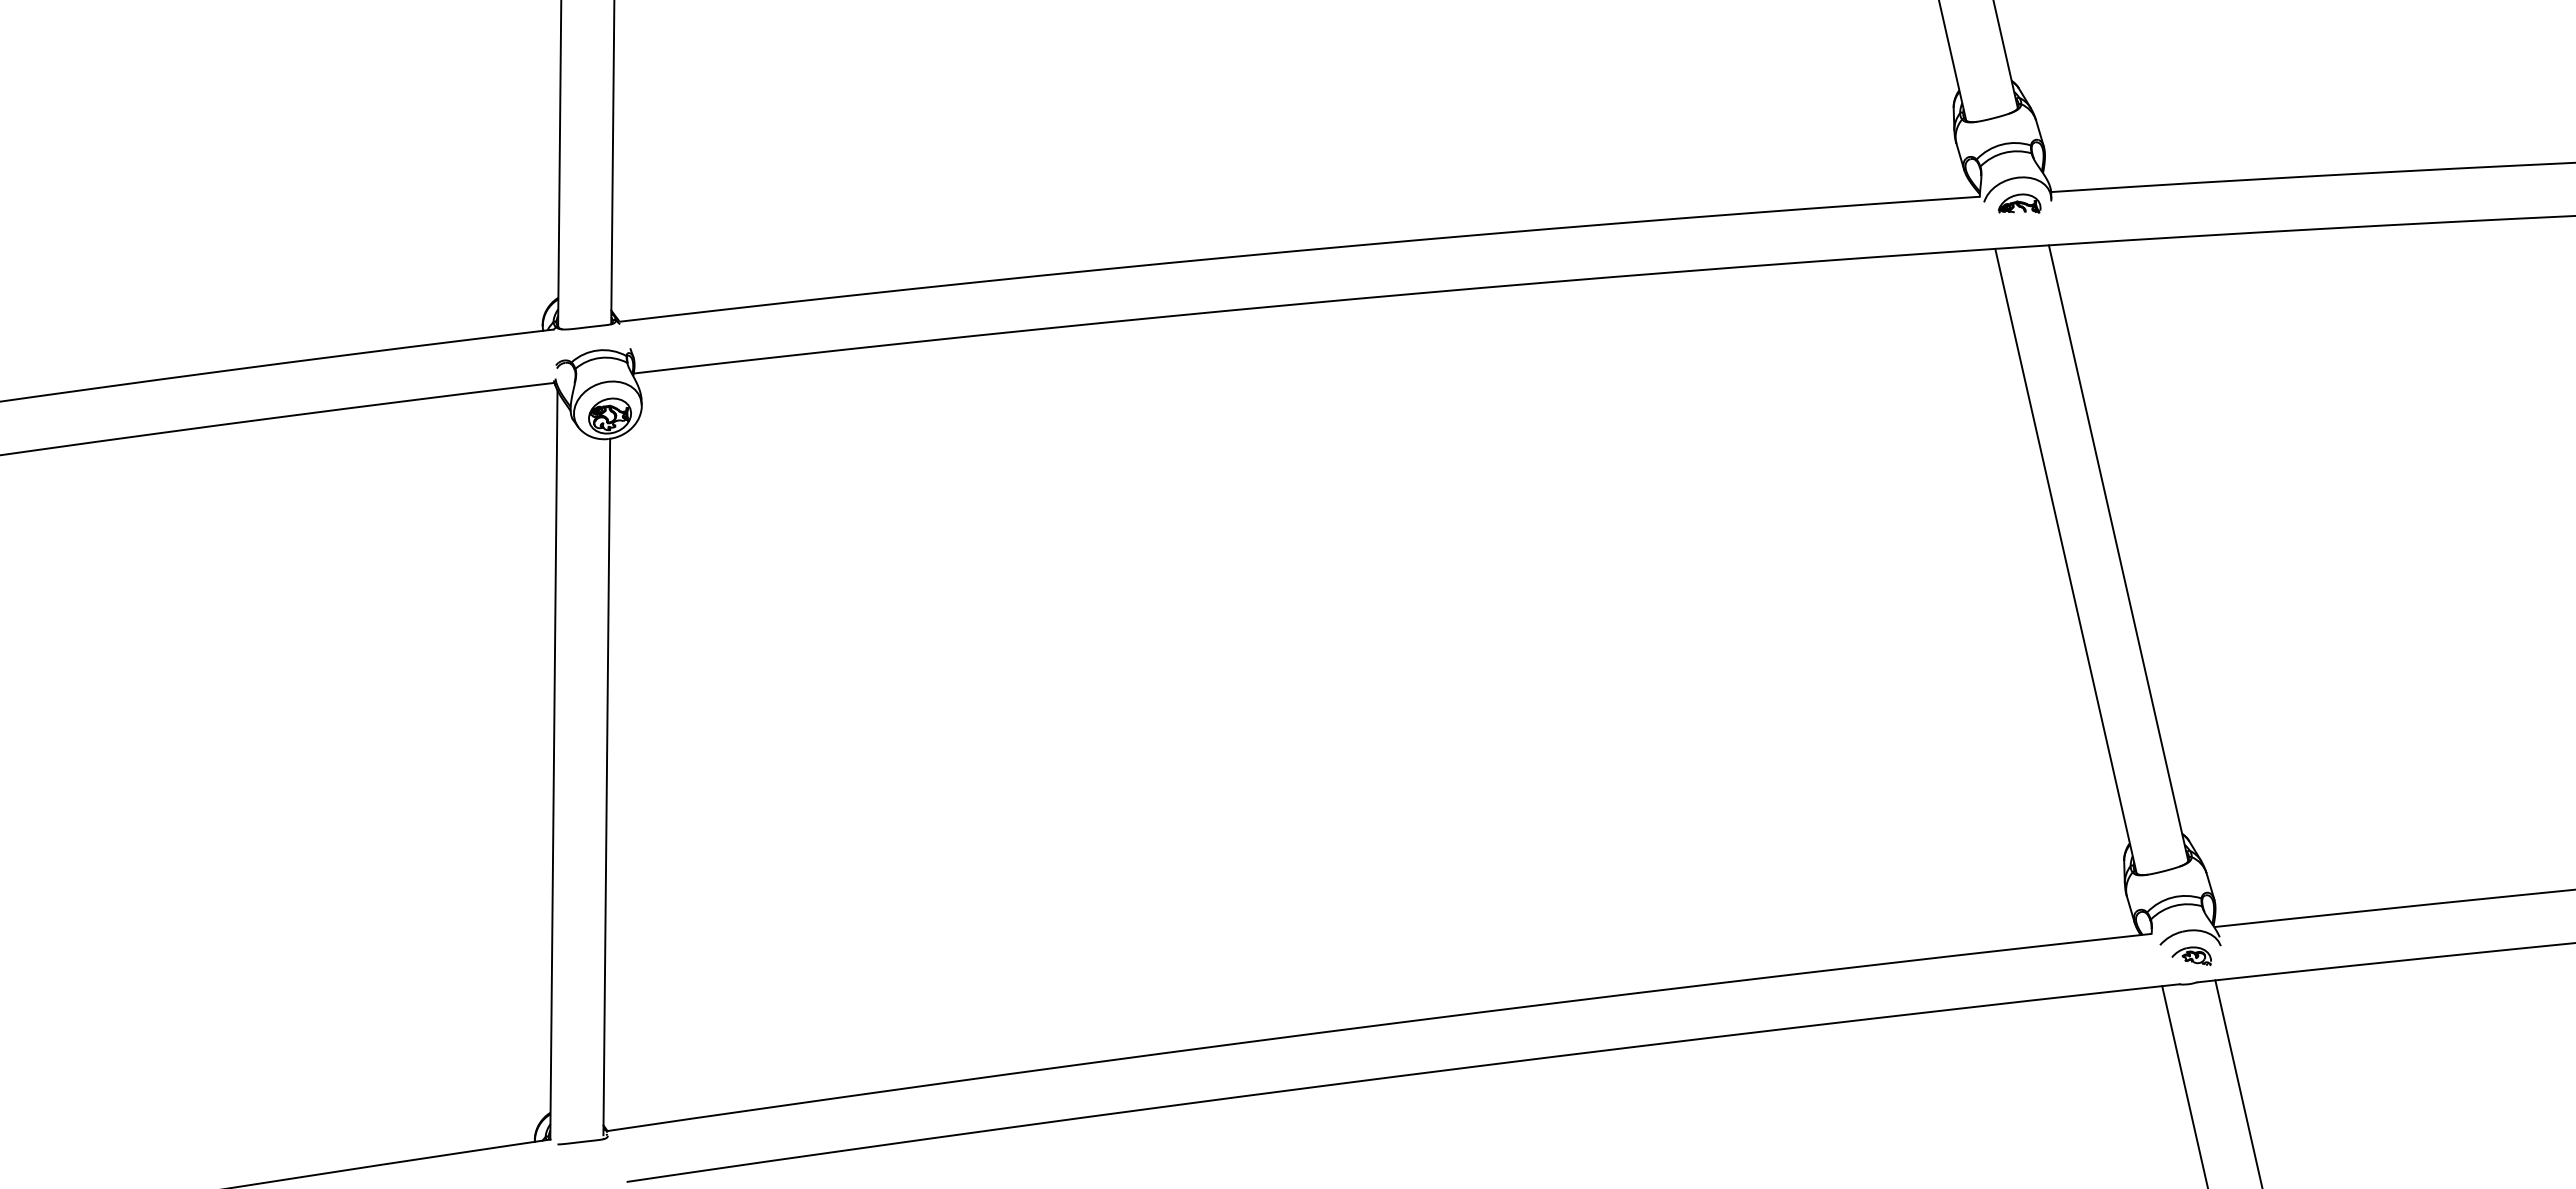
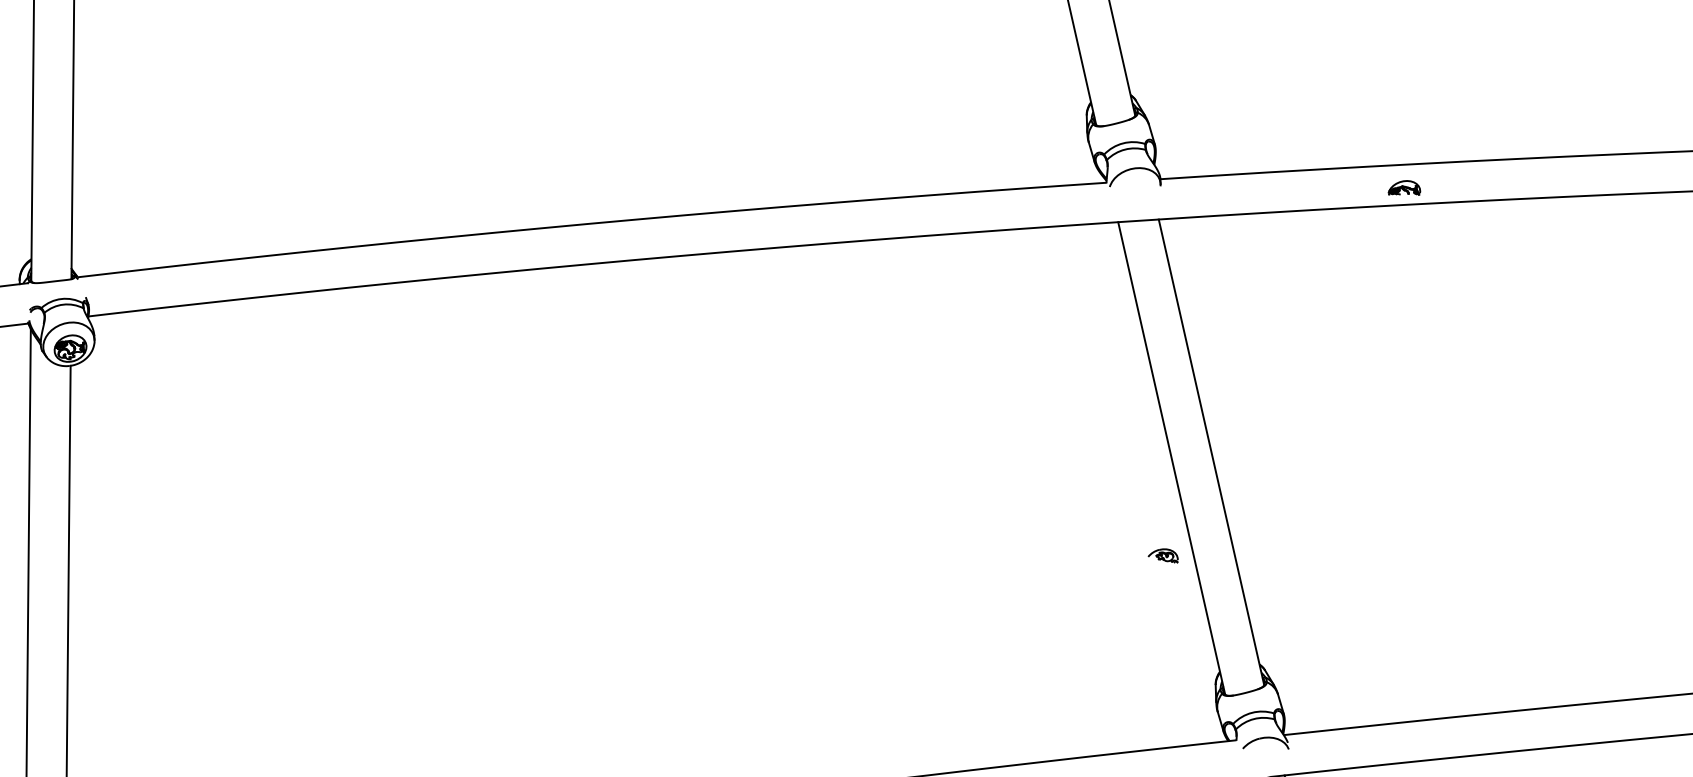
part: (2019, 203) -> (1404, 187), moved
part: (2191, 956) -> (1163, 556), moved

